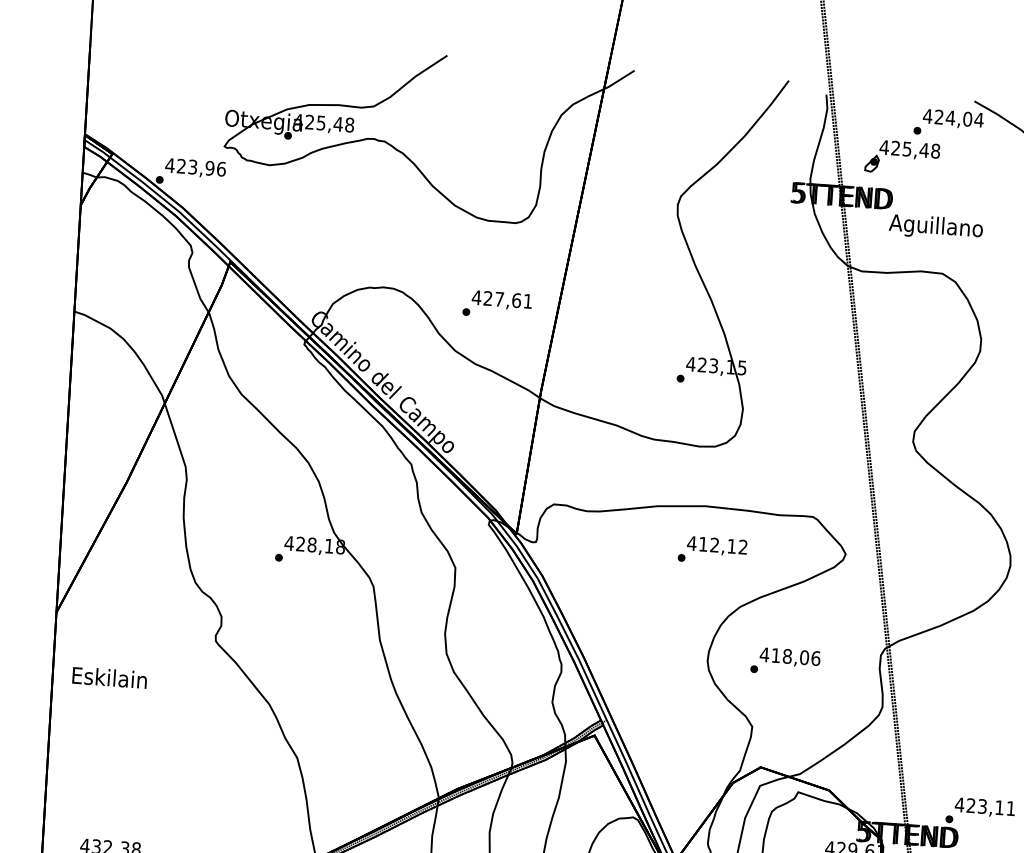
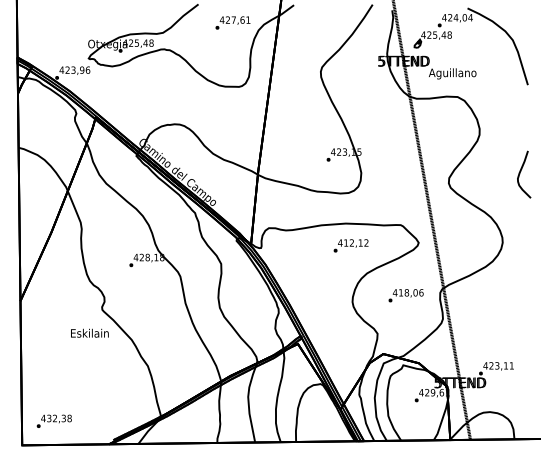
text: (496, 303) -> (232, 22), moved
text: (784, 661) -> (405, 295), moved
text: (109, 676) -> (89, 332), moved

